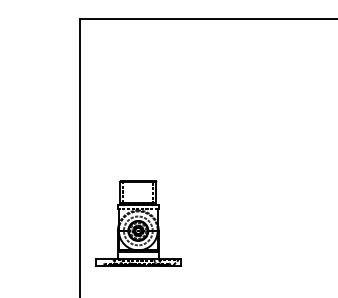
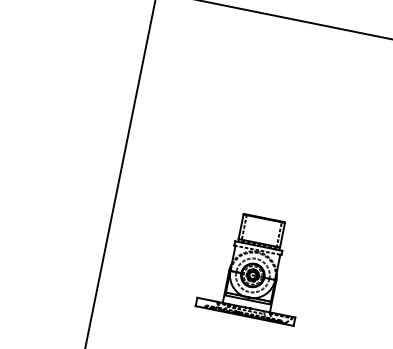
part: (138, 223) -> (254, 266), moved

